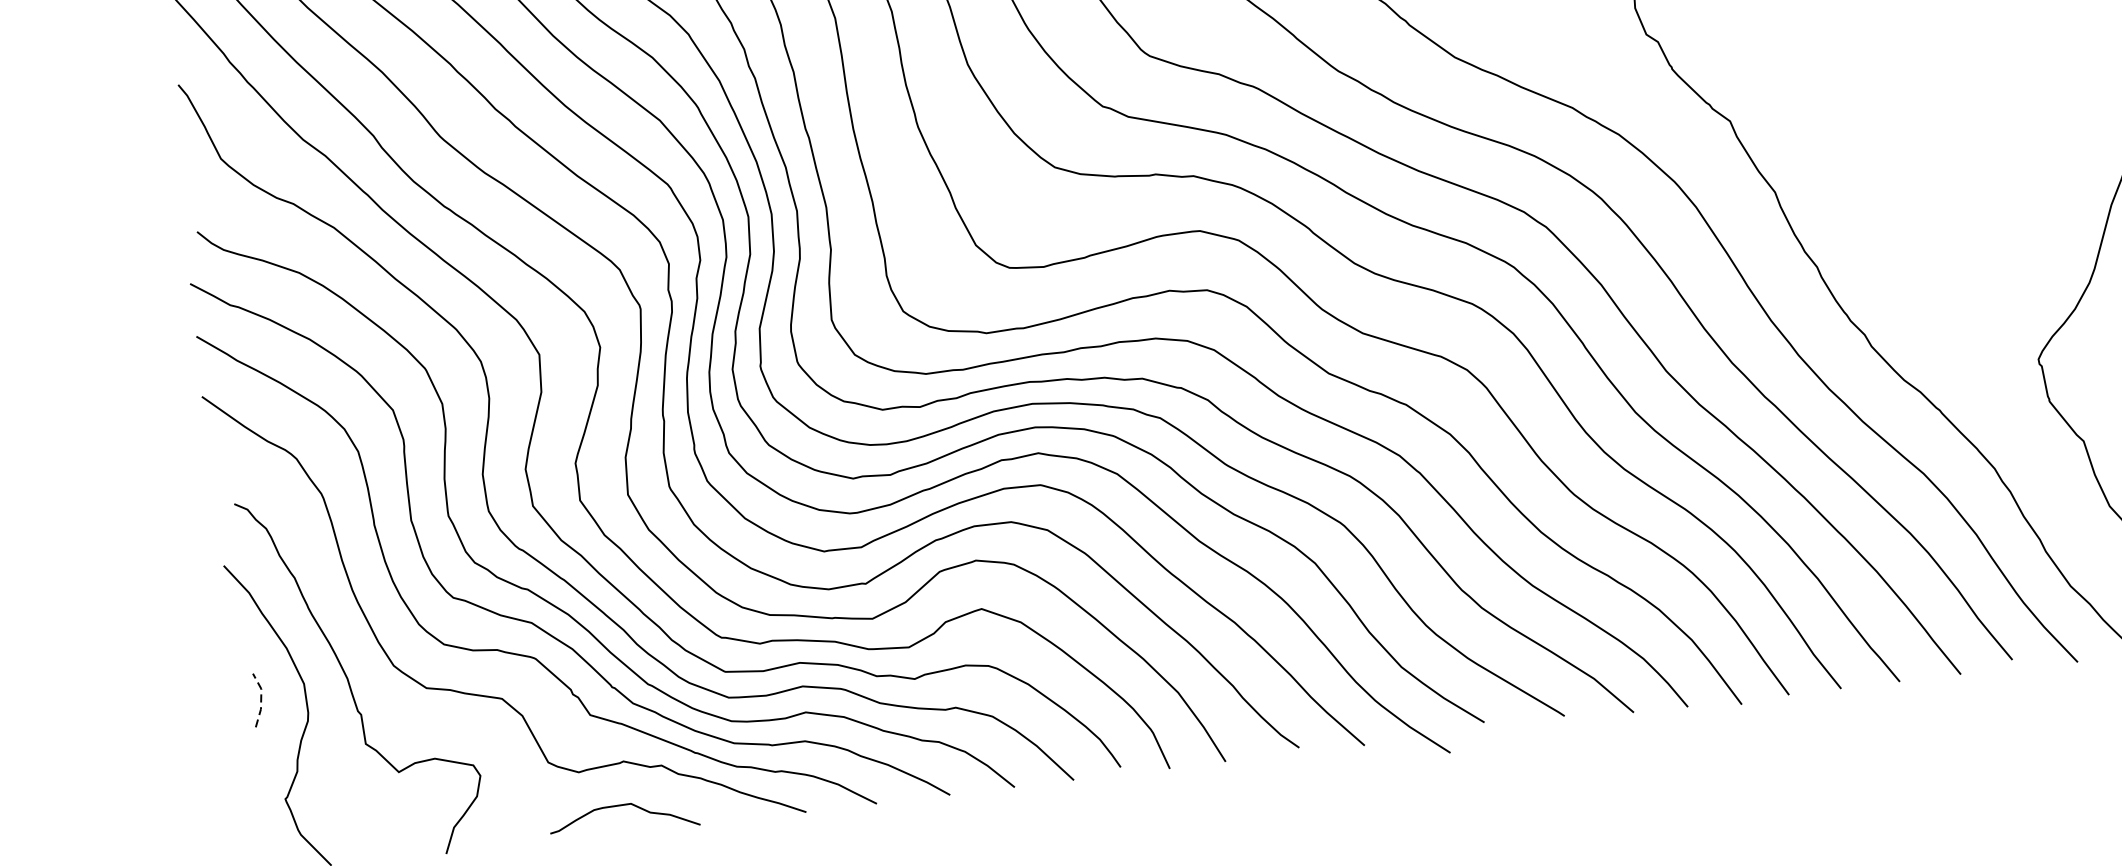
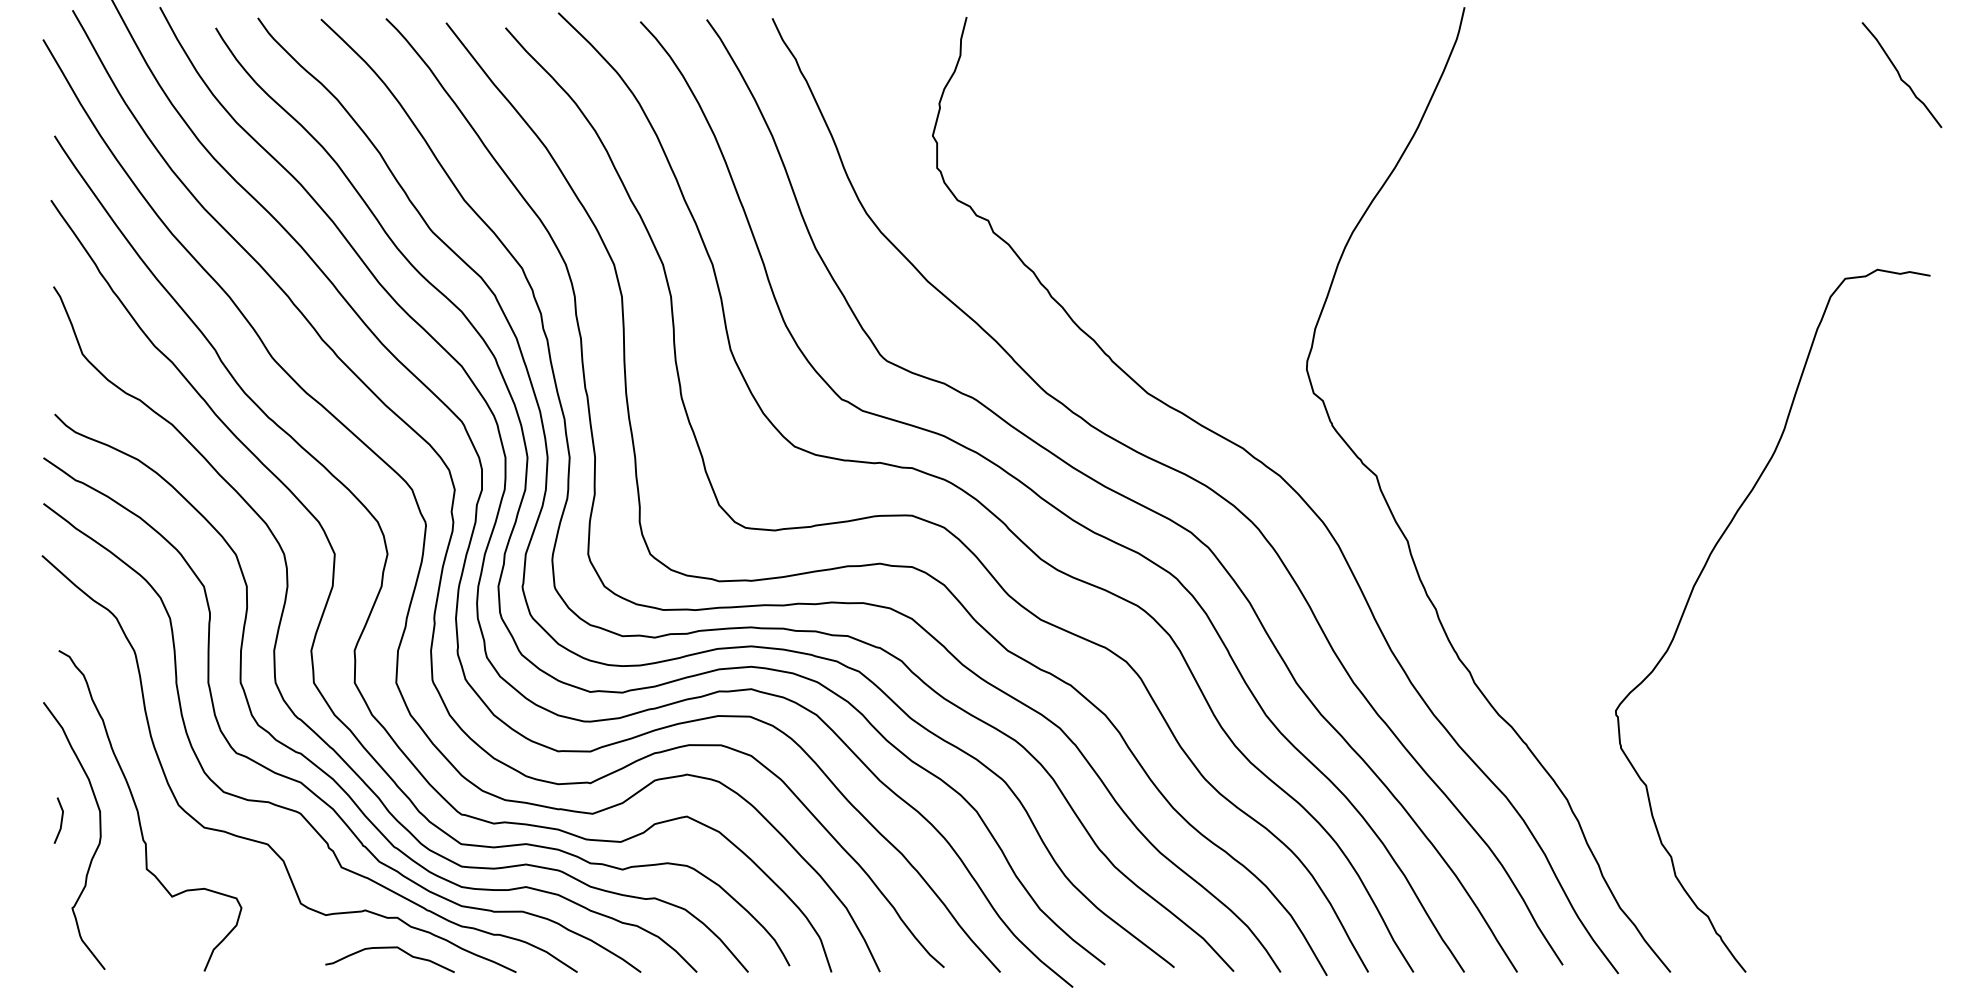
line: (260, 699) -> (61, 820), dashed -> solid
curve: (622, 806) -> (389, 948), moved

